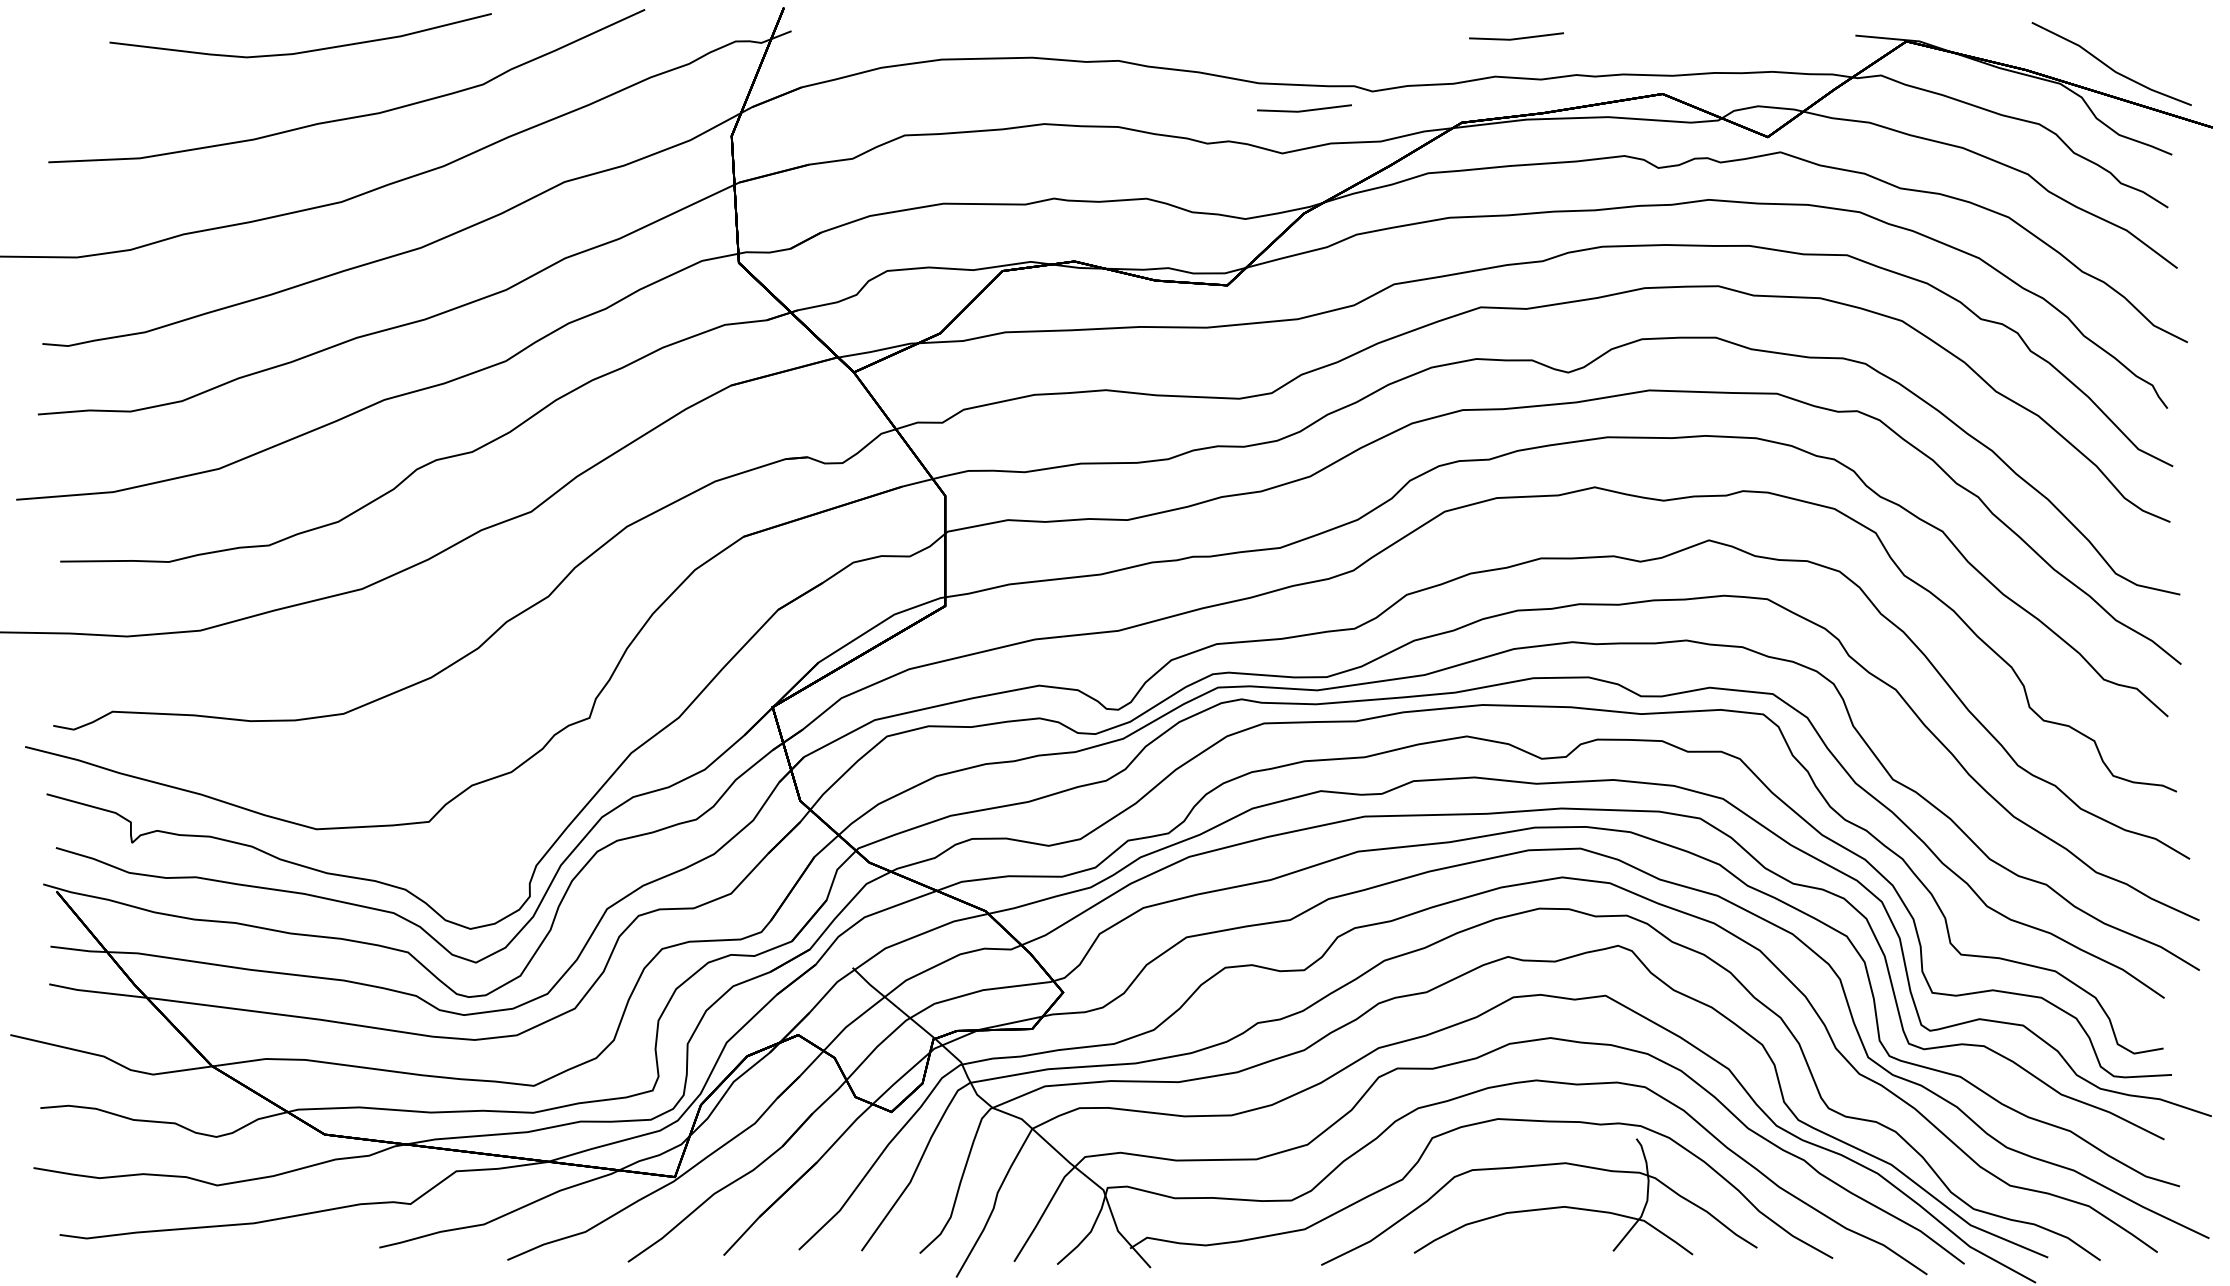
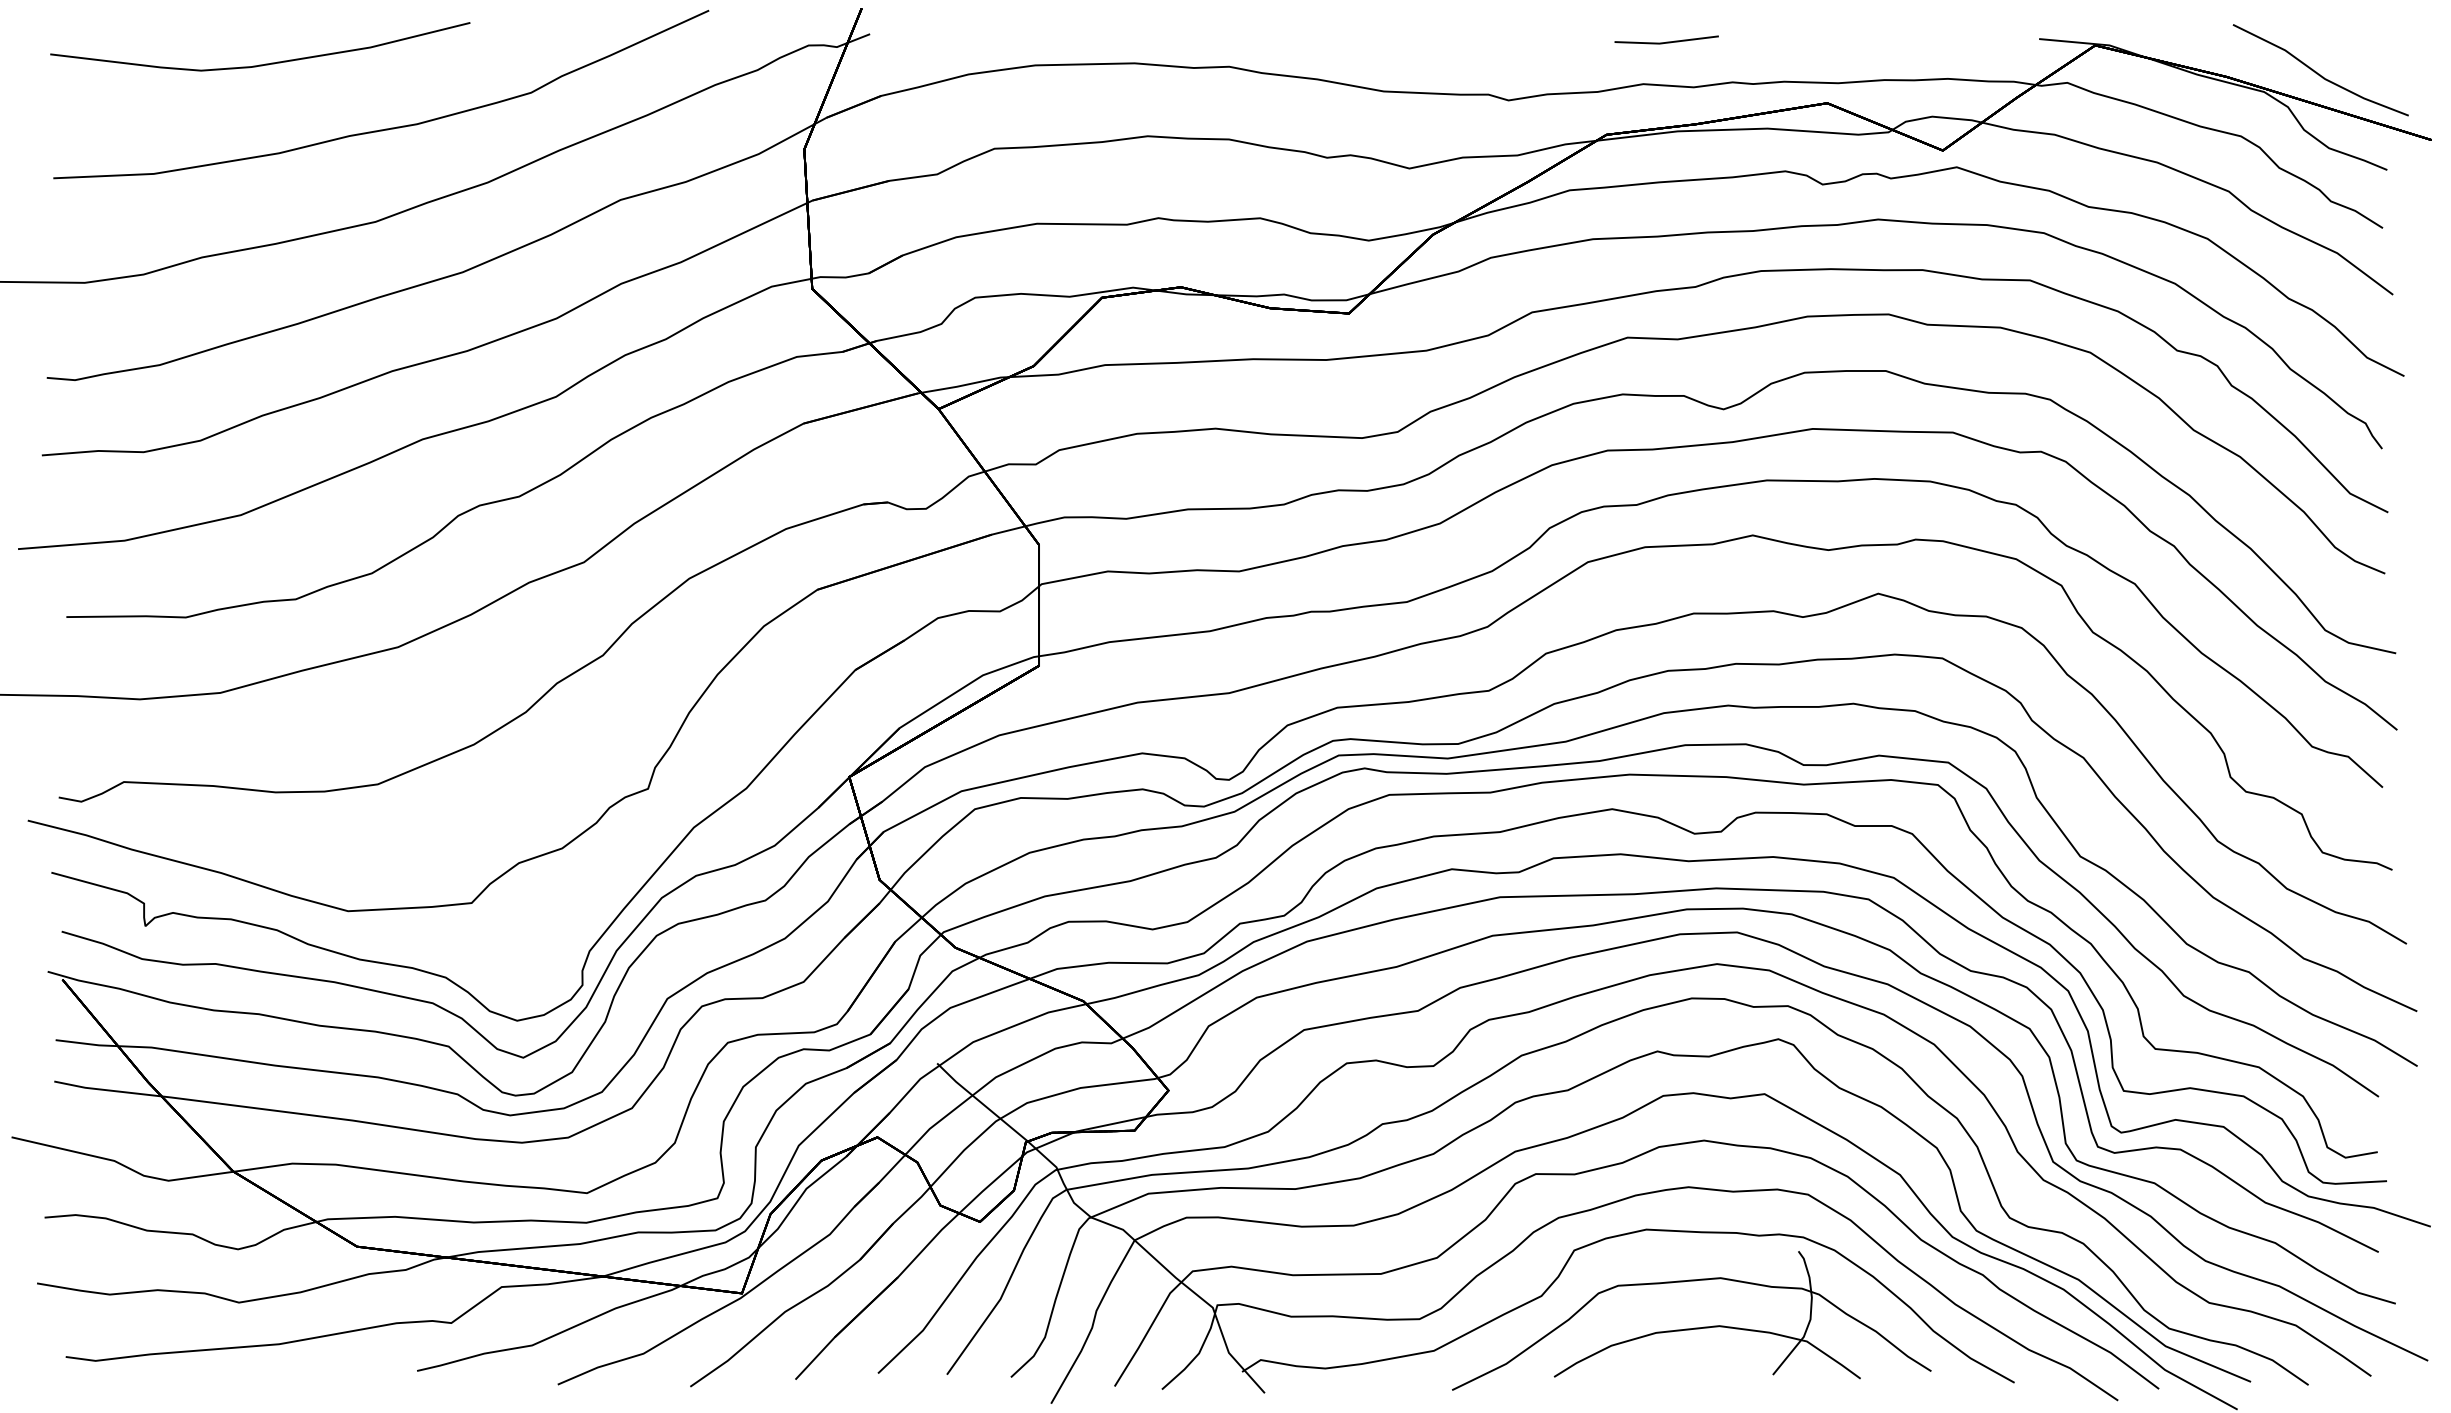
curve: (300, 51) -> (260, 64), moved
line: (1304, 110) -> (1433, 121), removed

